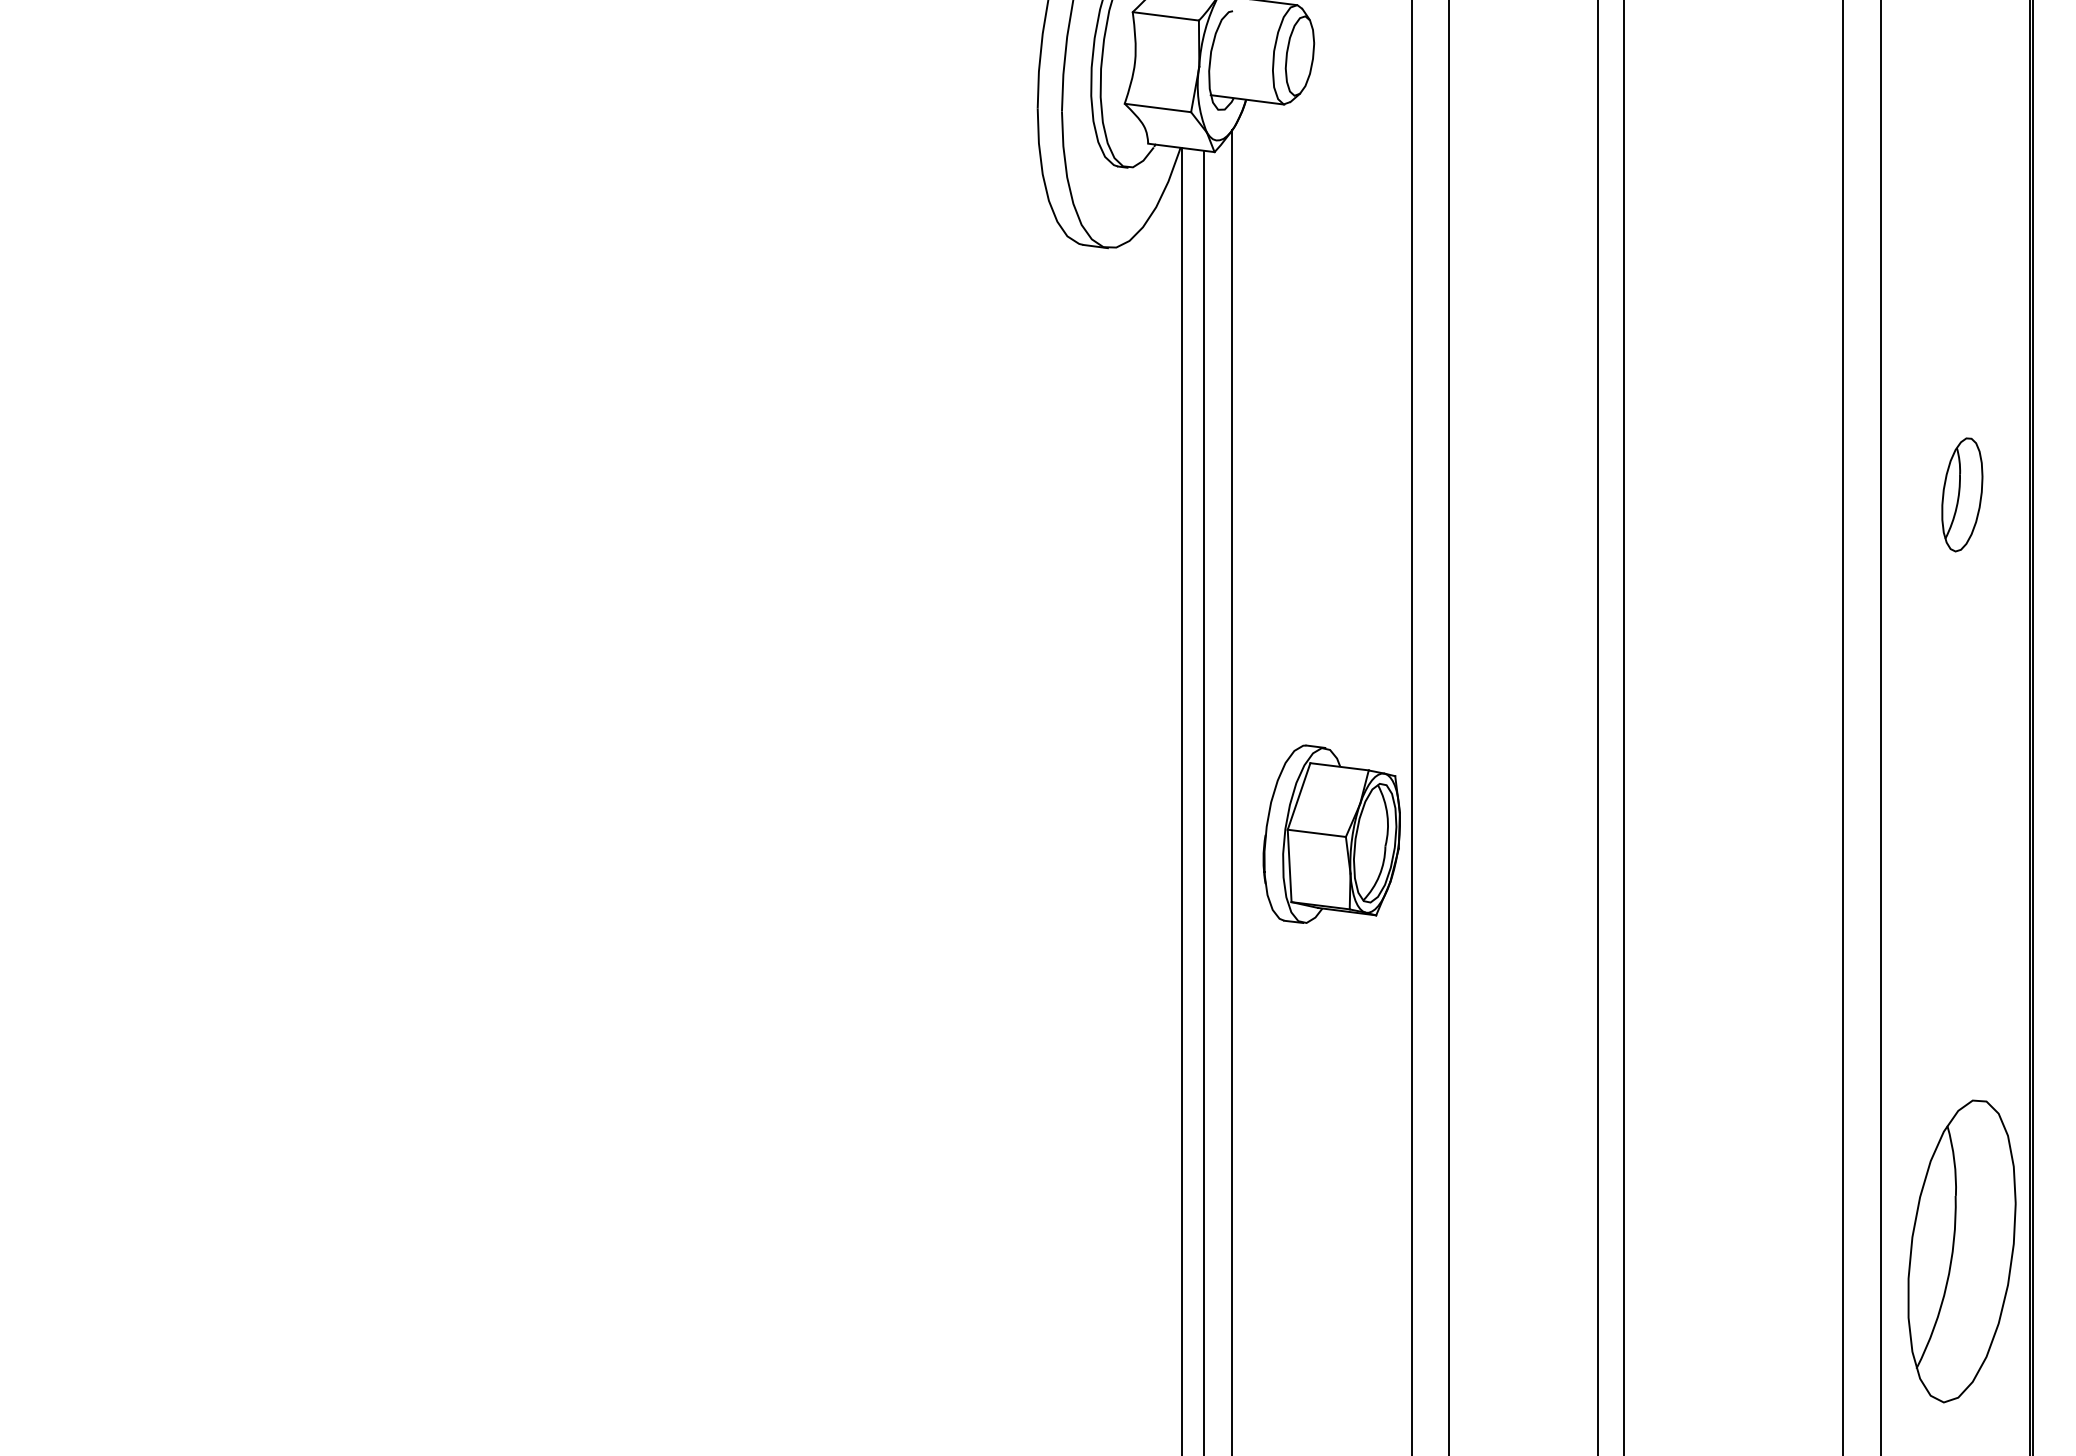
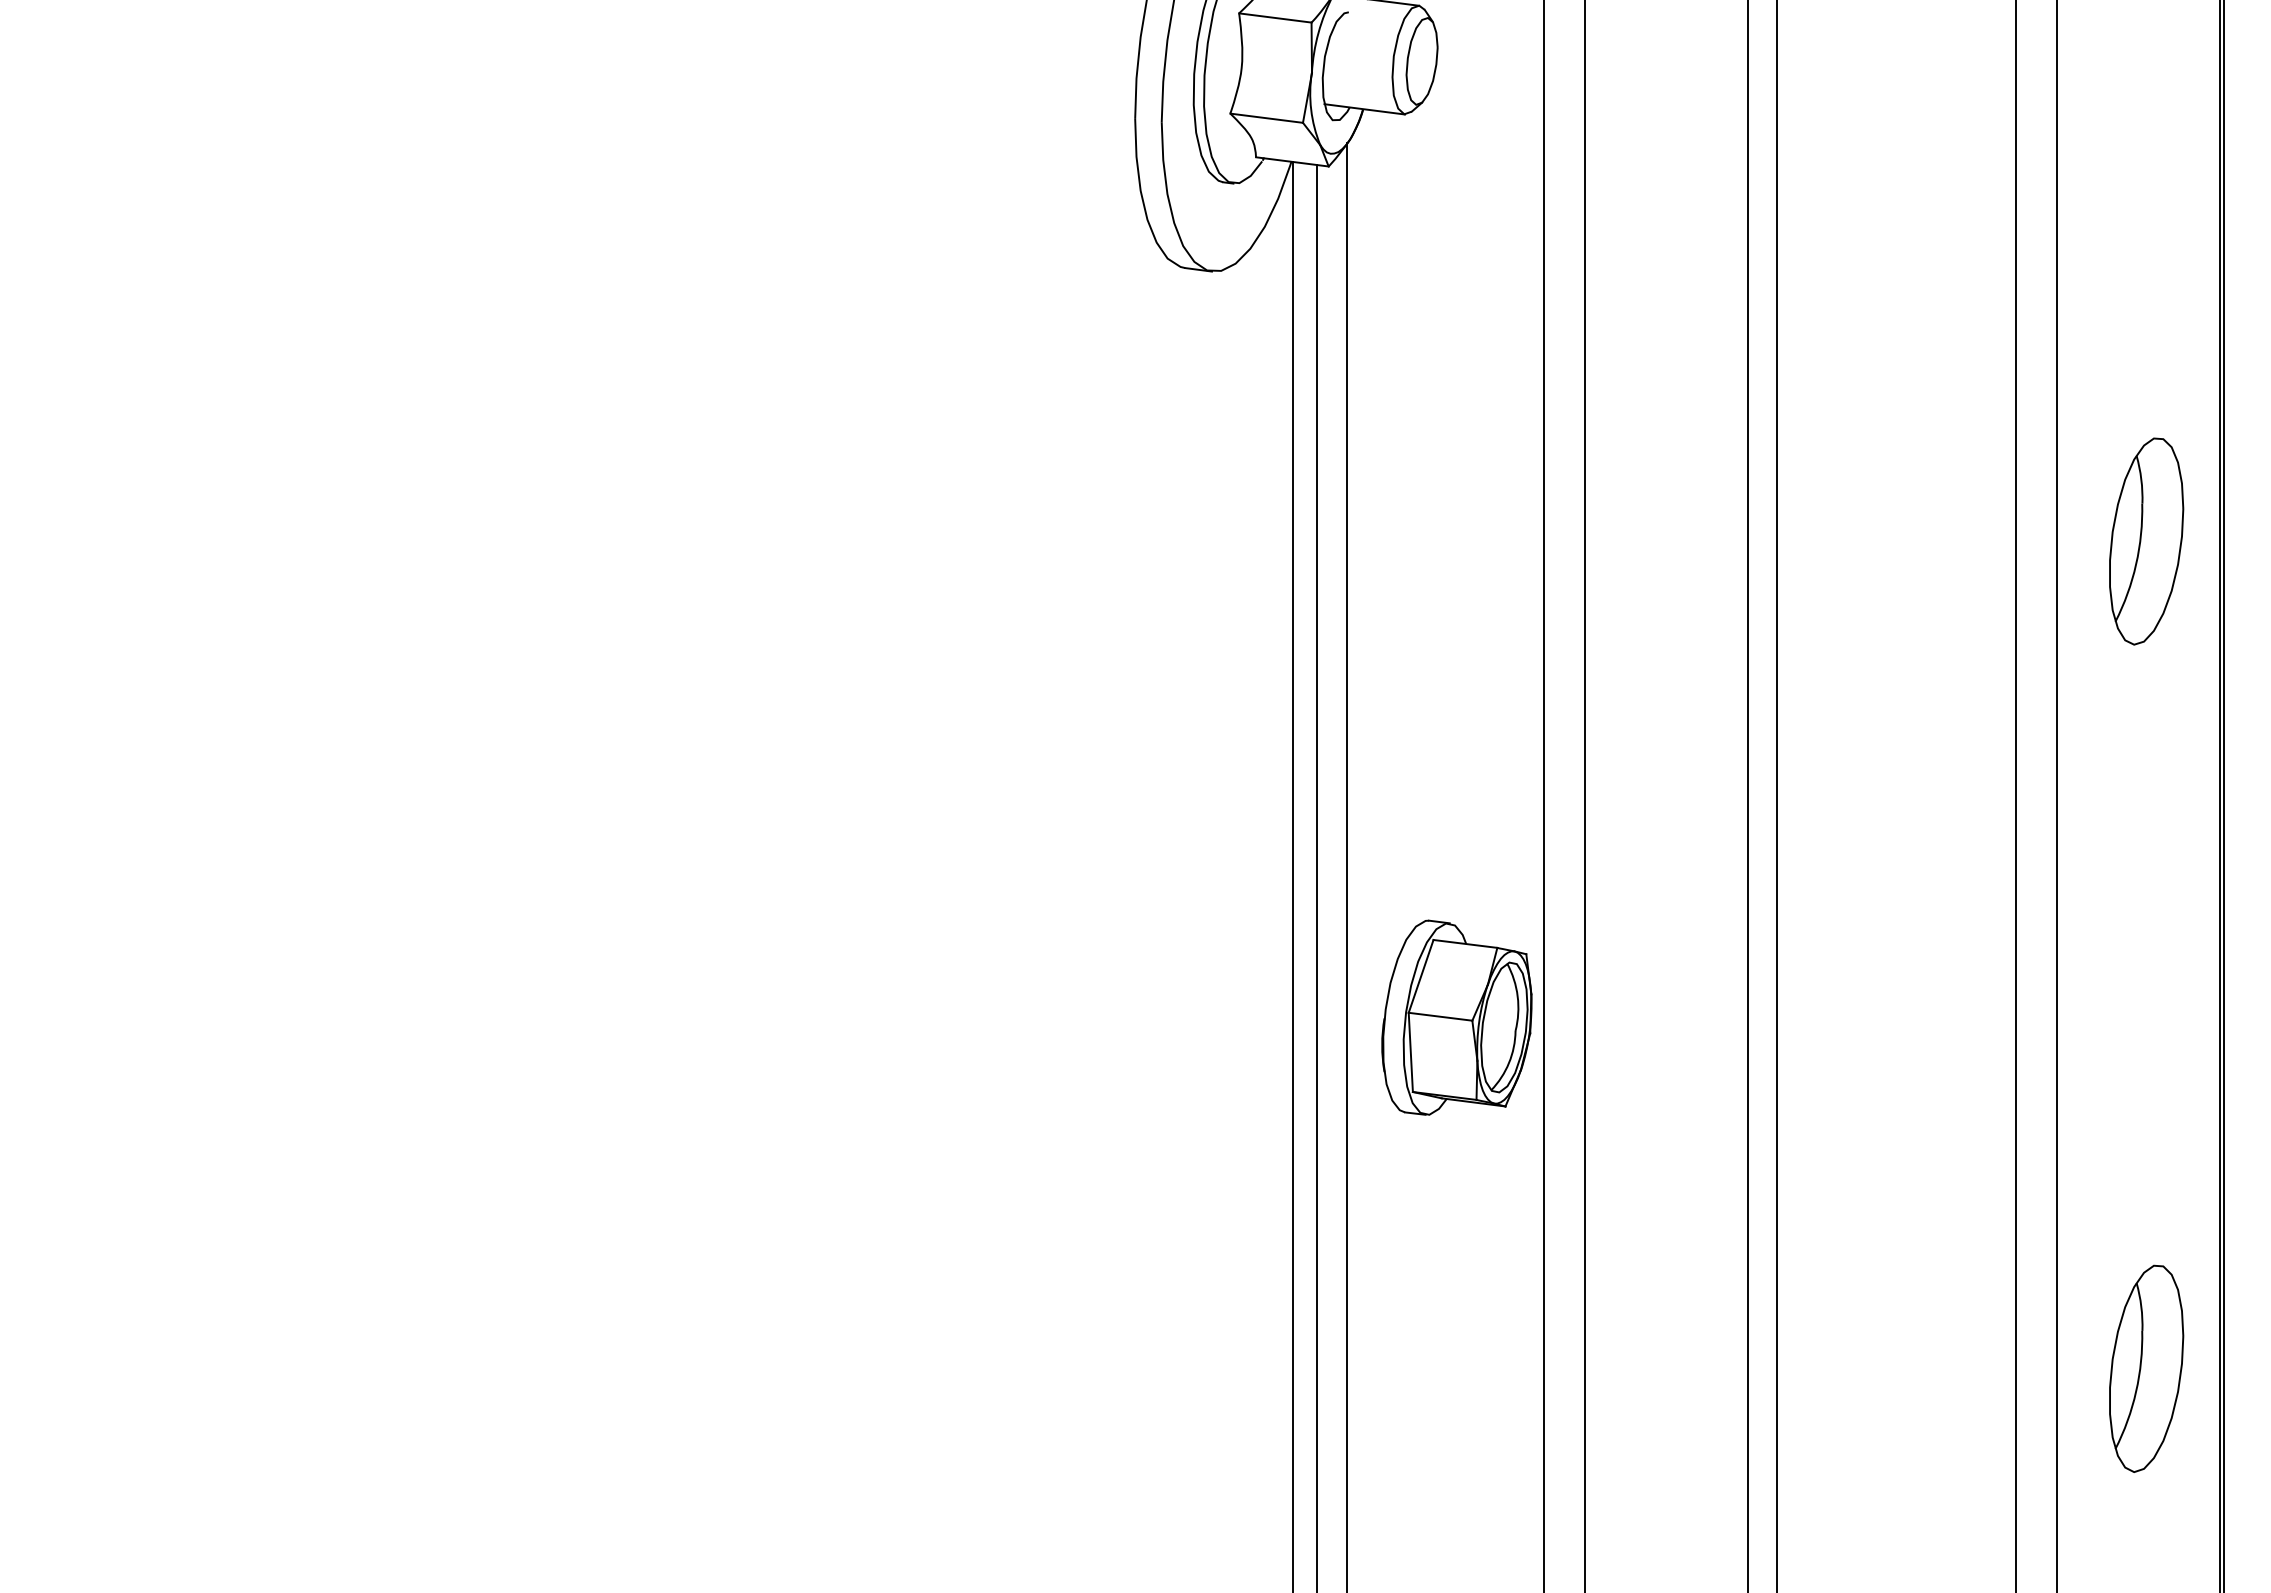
part: (1962, 494) -> (2146, 541), size x1.67
part: (1331, 834) -> (1456, 1017), moved
part: (1962, 1250) -> (2146, 1368), size x0.62

